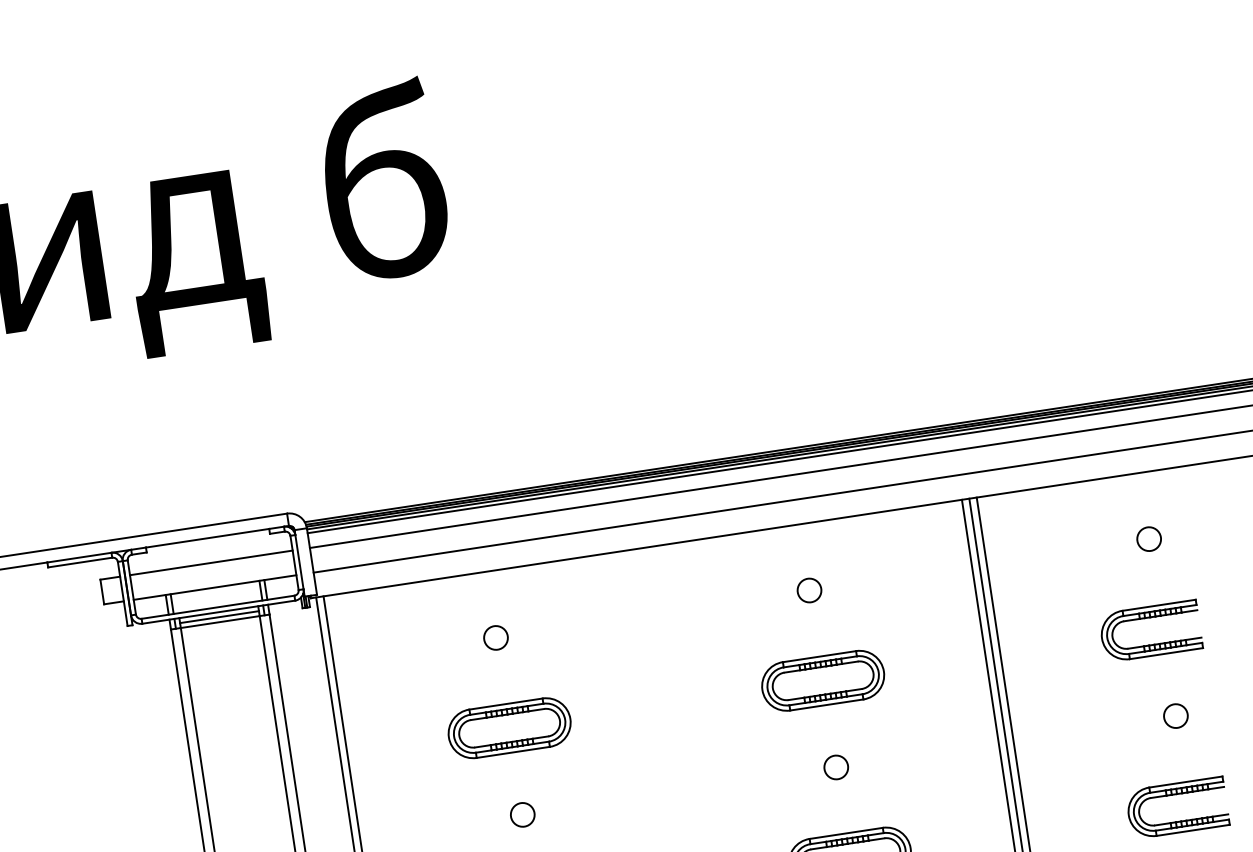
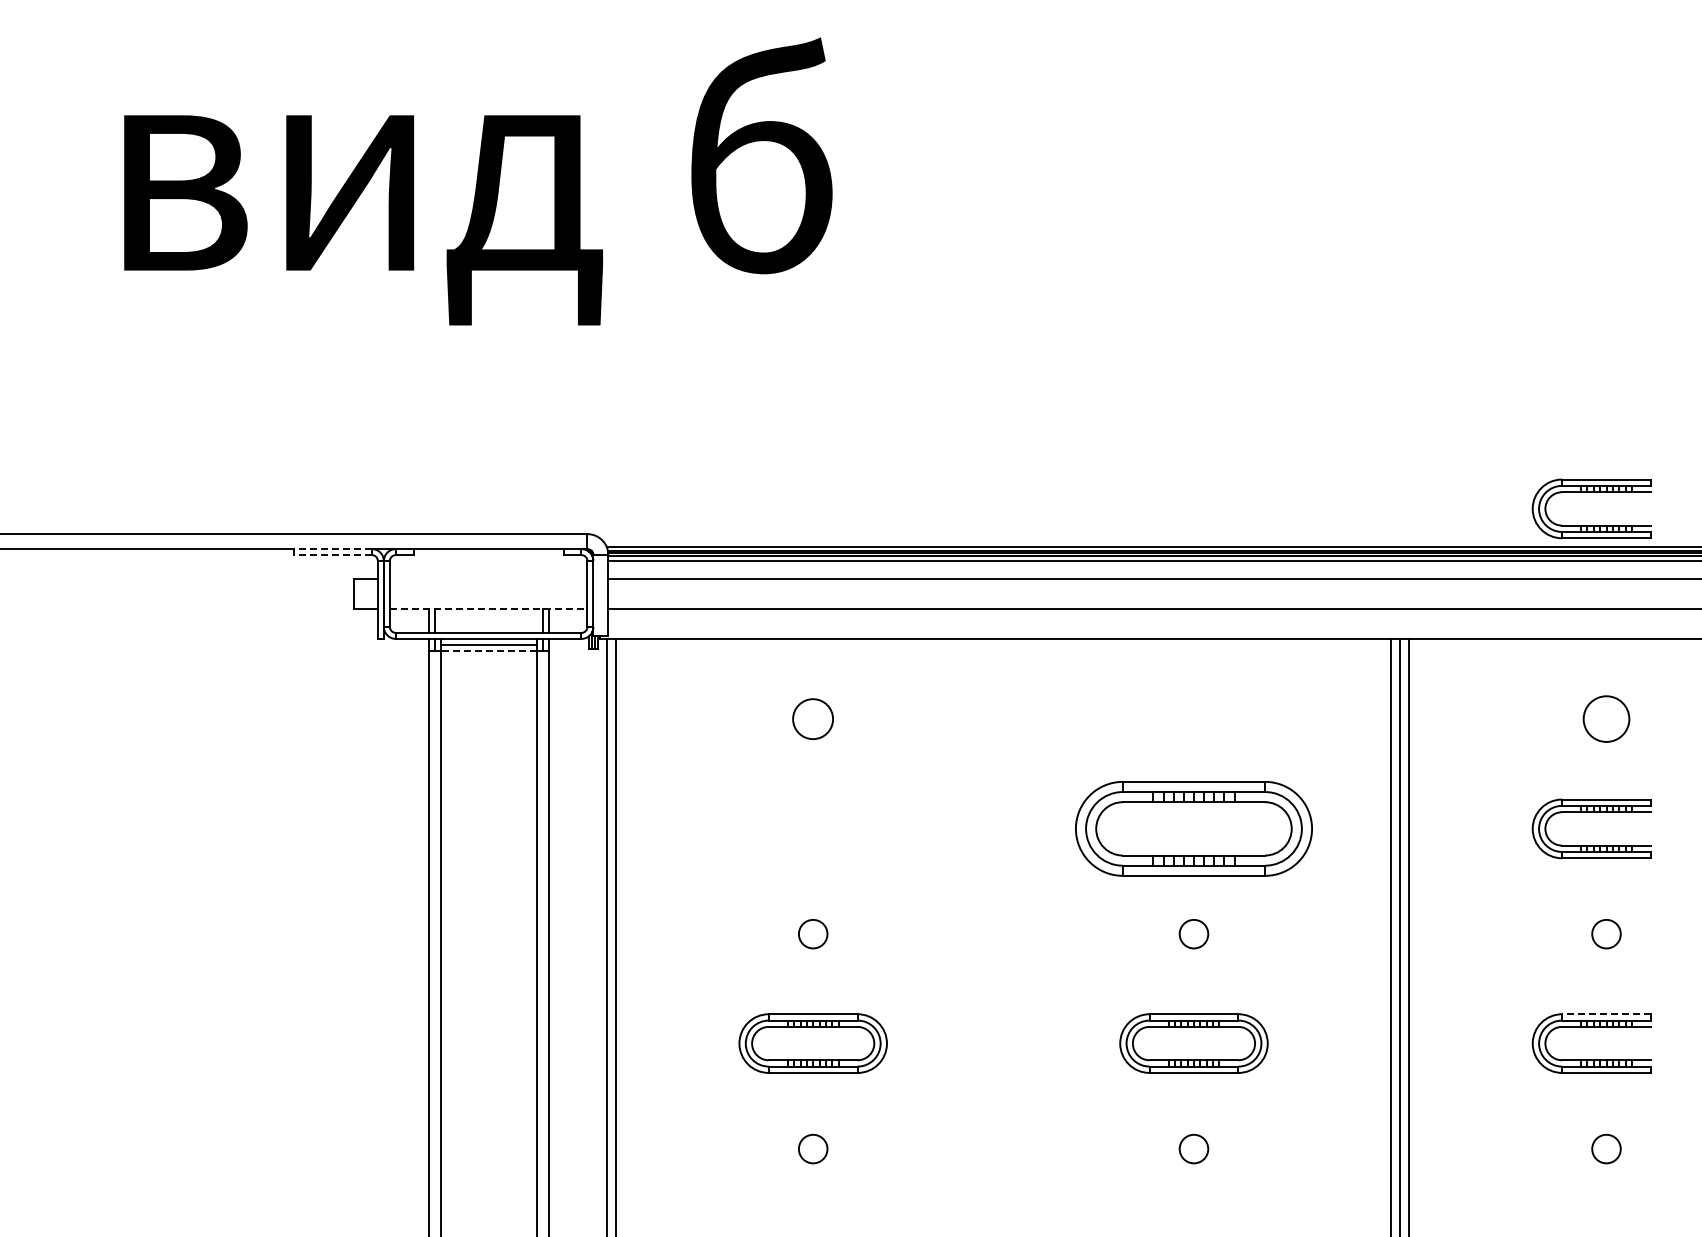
part: (1108, 354) -> (1591, 492), added
circle: (1149, 539) -> (1606, 719), size x1.6
line: (79, 558) -> (332, 549), solid -> dashed
line: (79, 562) -> (332, 555), solid -> dashed
line: (211, 563) -> (488, 579), removed
line: (214, 587) -> (488, 608), solid -> dashed
circle: (809, 590) -> (1193, 719), removed
line: (220, 621) -> (488, 650), solid -> dashed
circle: (496, 638) -> (813, 719), size x1.4
part: (822, 680) -> (1193, 828), size x1.6
part: (509, 727) -> (812, 828), removed
line: (1185, 782) -> (1606, 1014), solid -> dashed

